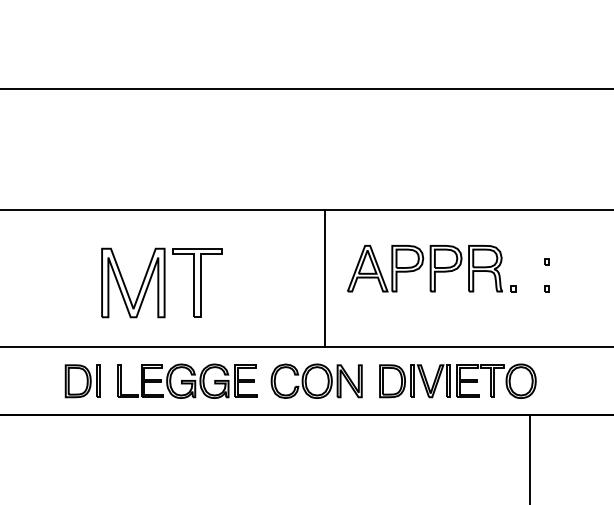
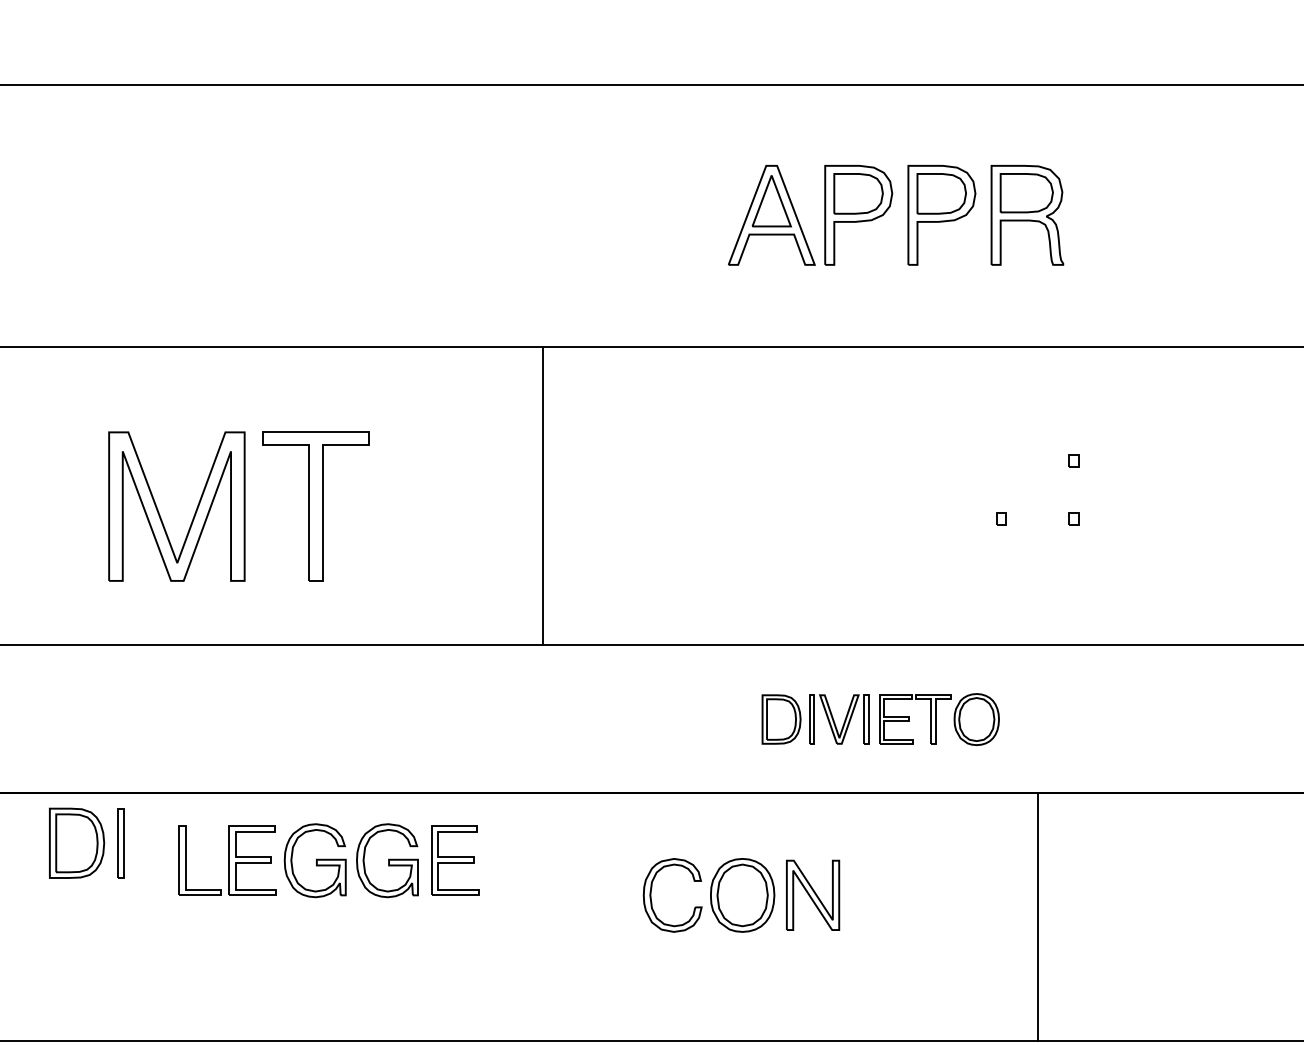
part: (424, 268) -> (894, 214), moved
line: (325, 277) -> (543, 494), moved
part: (187, 380) -> (329, 858), moved
part: (316, 380) -> (741, 893), moved
part: (457, 380) -> (879, 718), size x0.7
part: (82, 381) -> (86, 843), moved

